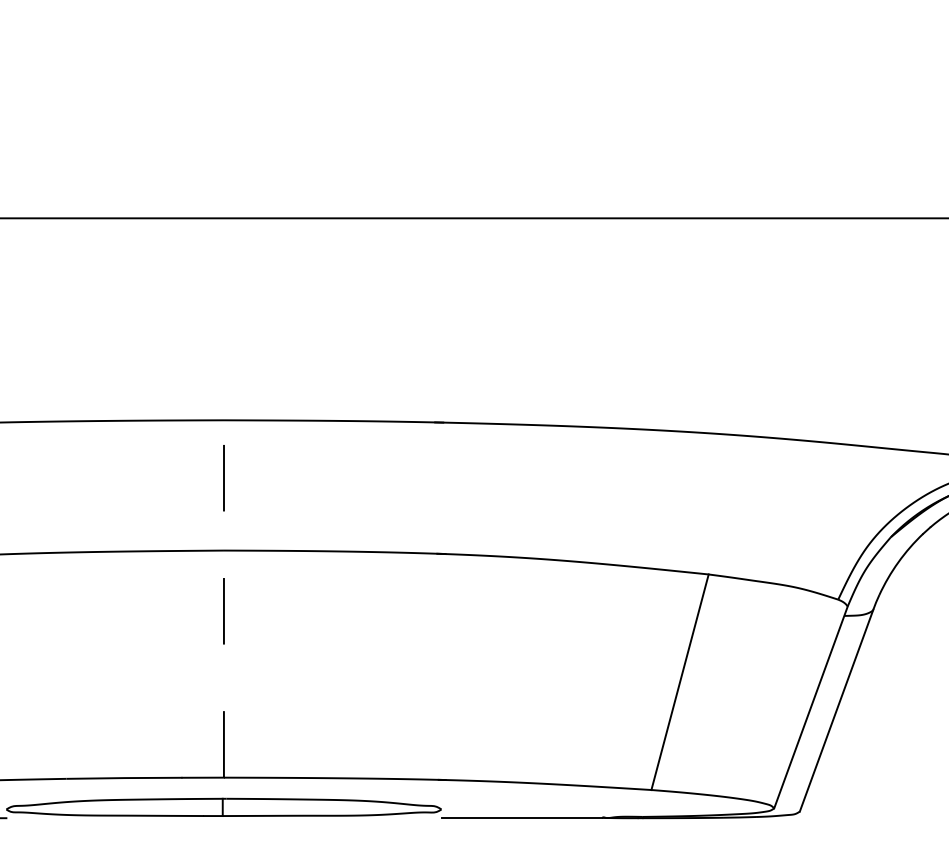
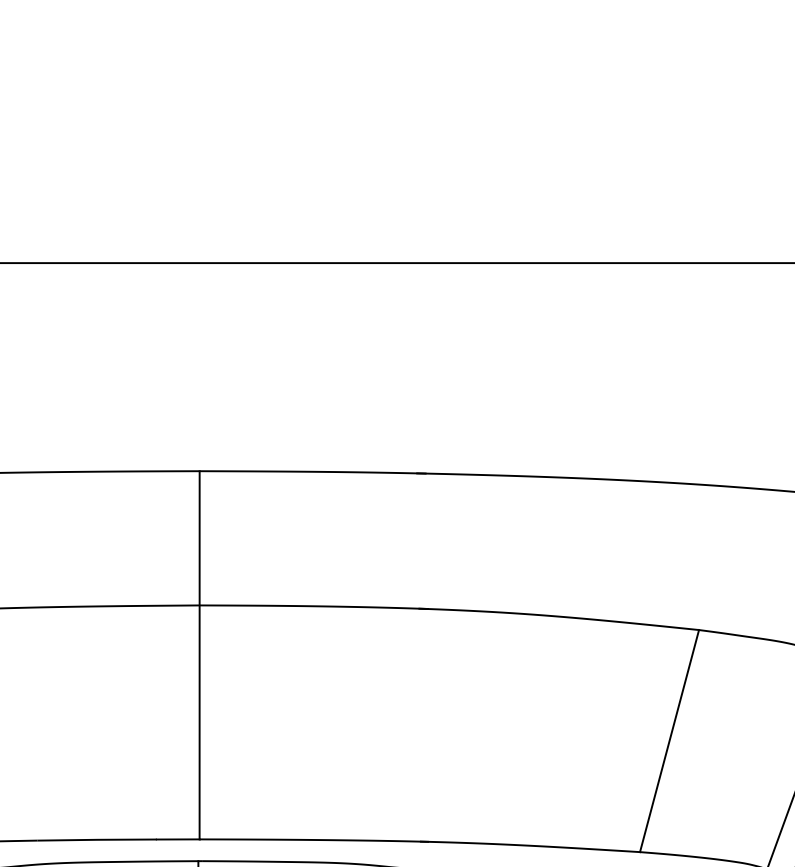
line: (223, 598) -> (199, 654), dashed -> solid

